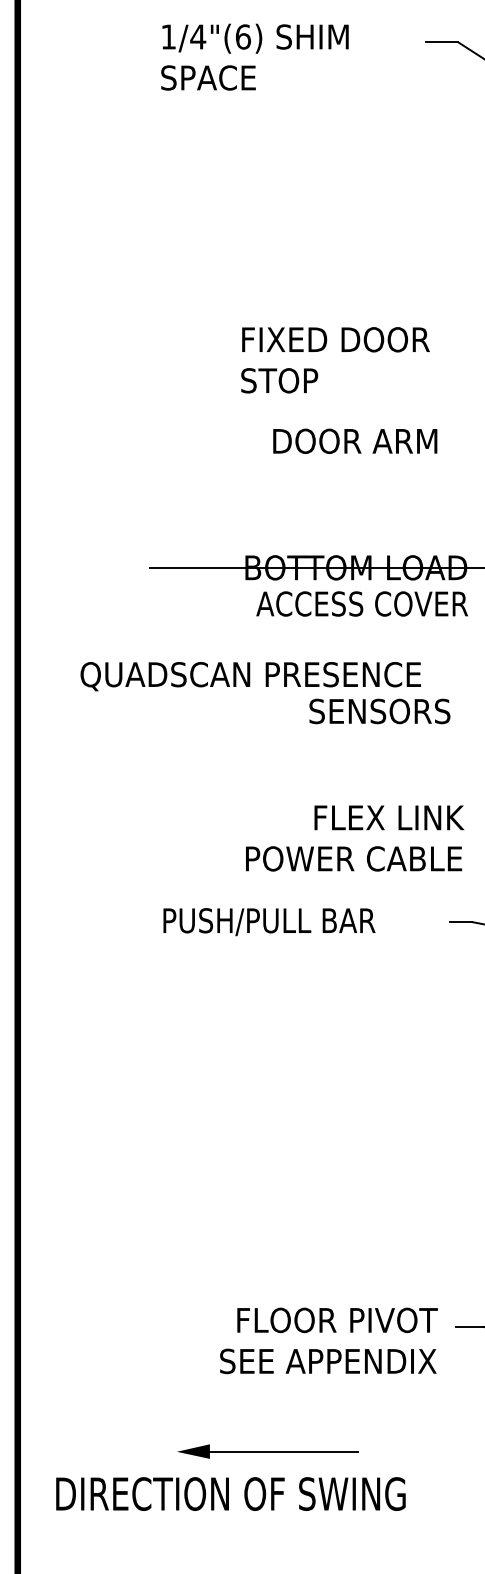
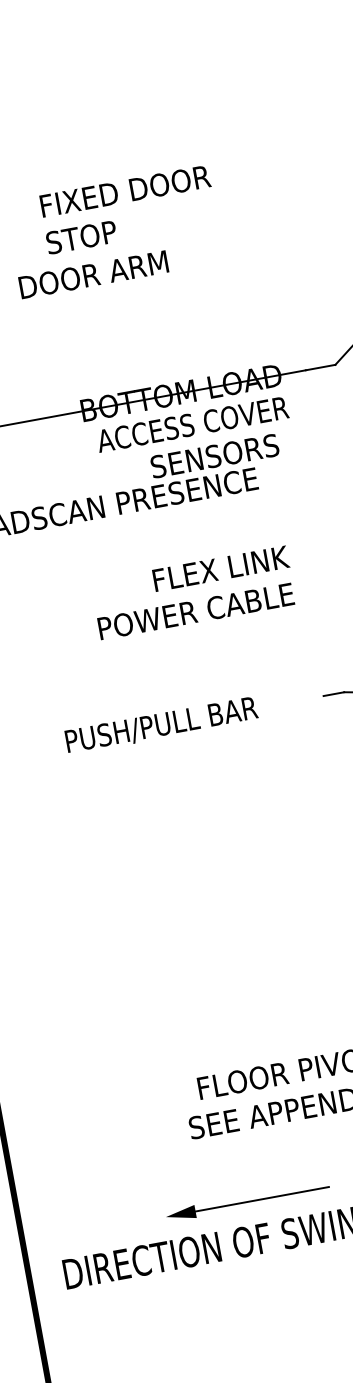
text: (355, 440) -> (93, 273), moved
text: (379, 711) -> (214, 456), moved
text: (355, 838) -> (194, 592), moved

